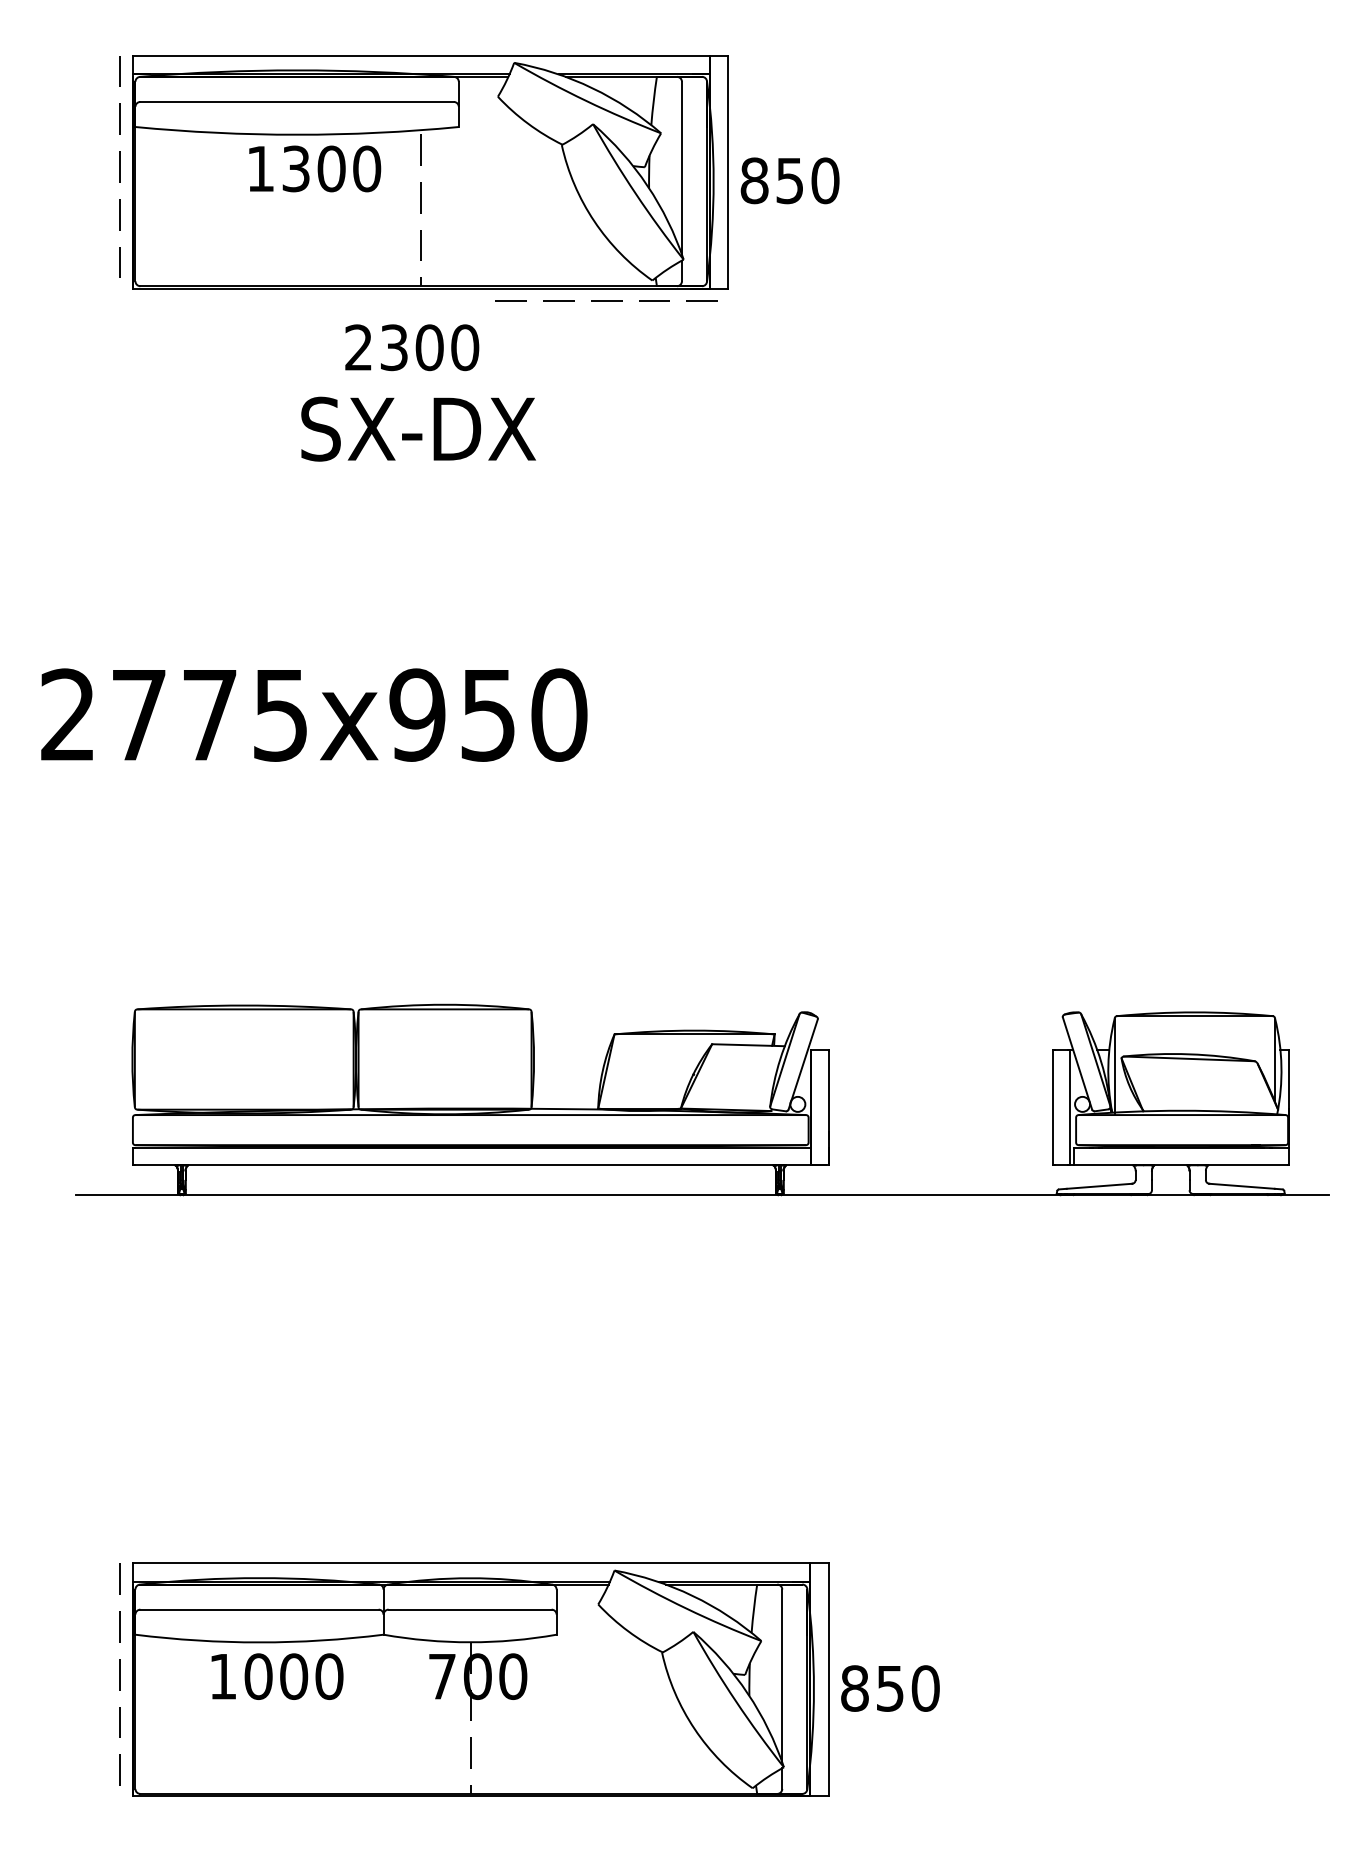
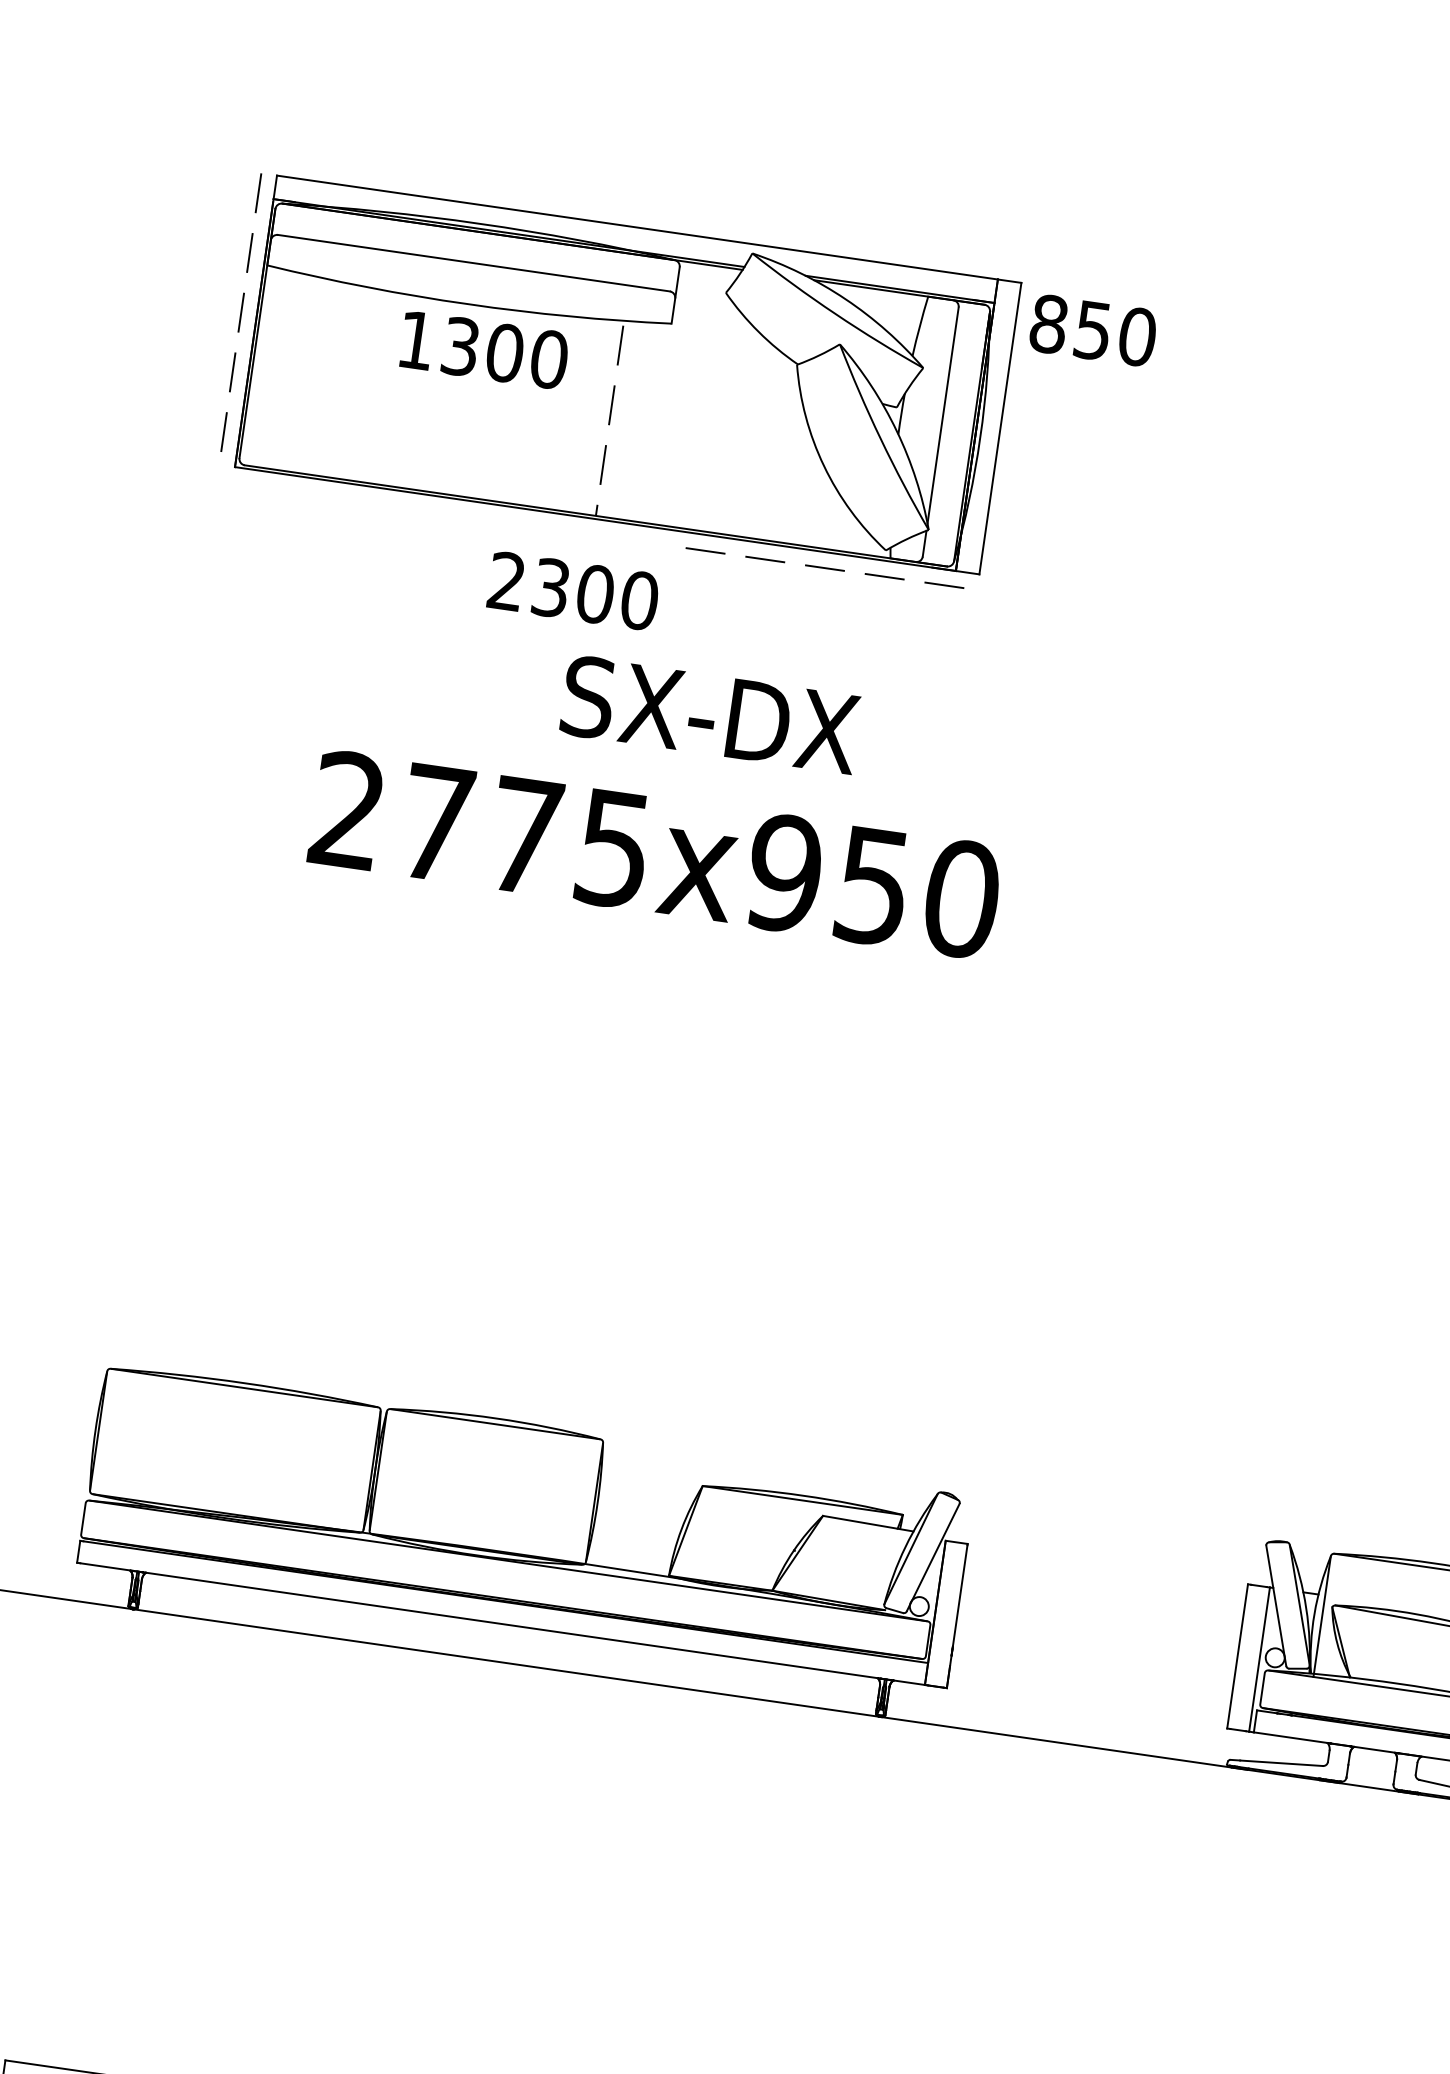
text: (789, 180) -> (1092, 330), moved
text: (418, 428) -> (710, 714), moved
text: (314, 714) -> (655, 854), moved

